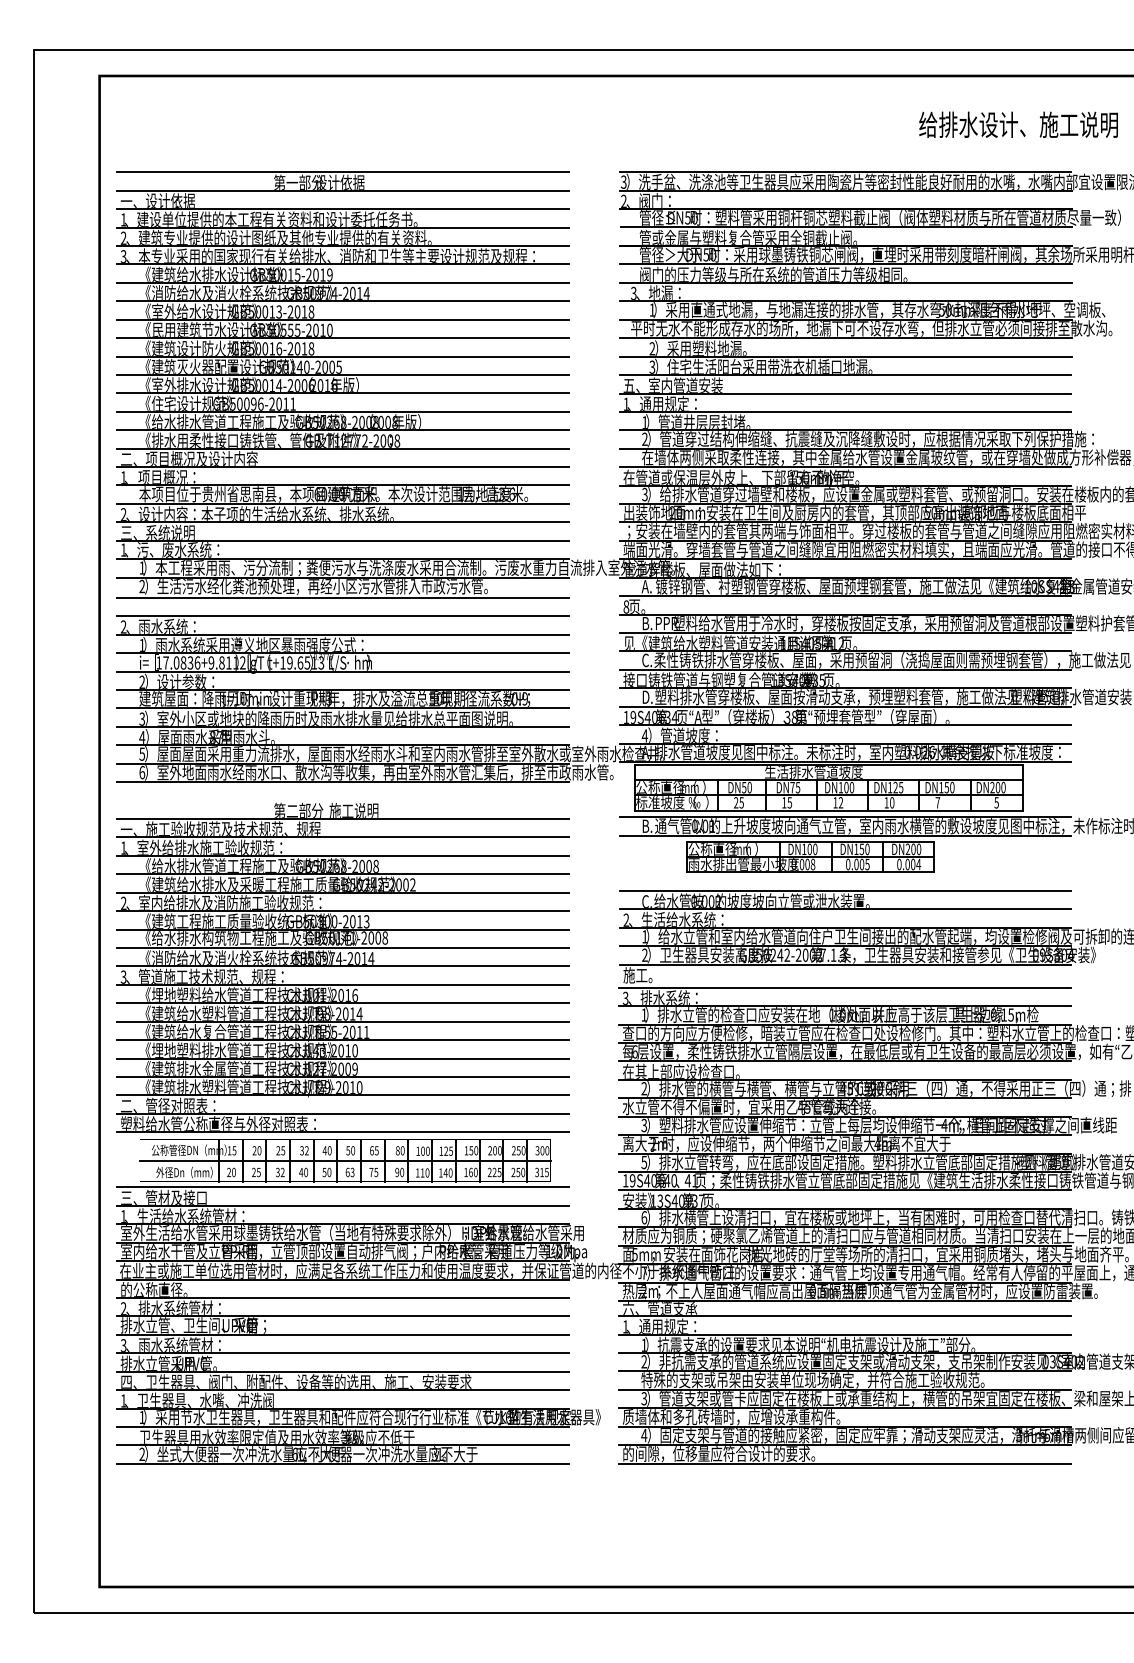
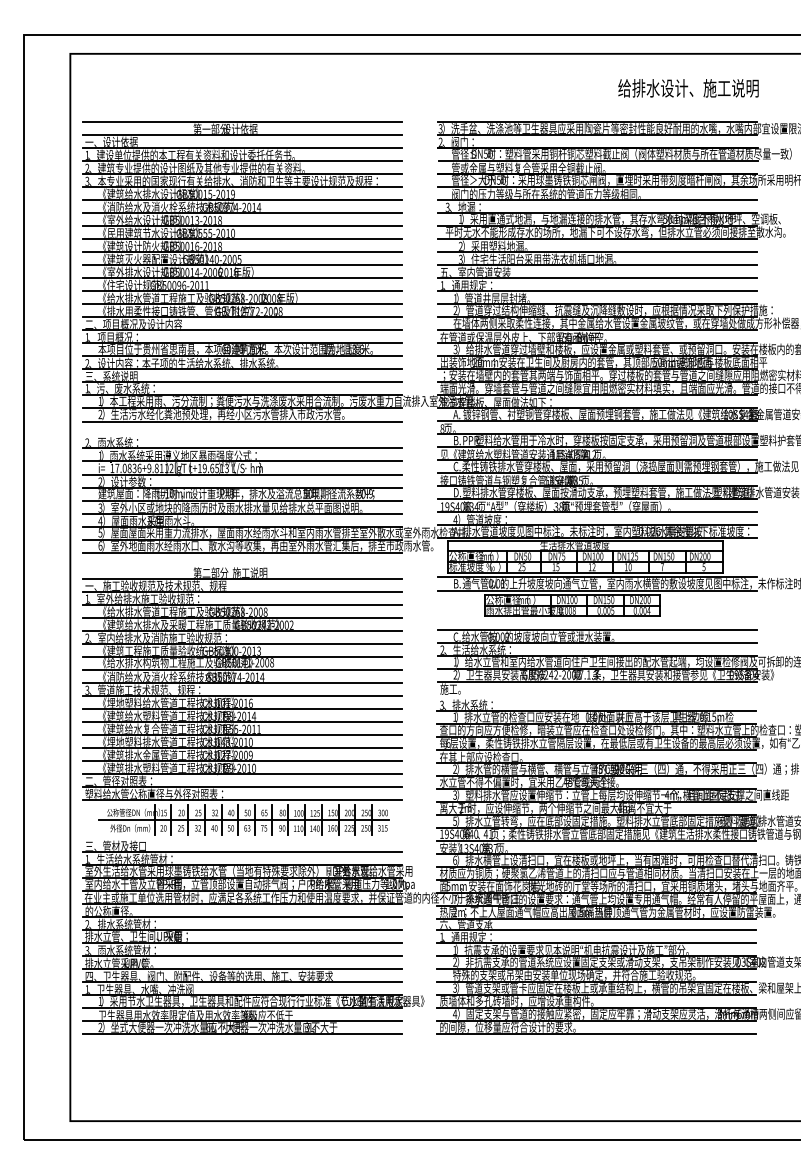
text: (1018, 125) -> (688, 88), moved
line: (341, 616) -> (241, 435), removed
line: (844, 987) -> (596, 697), removed
line: (341, 1186) -> (241, 838), removed

